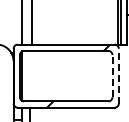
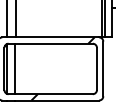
line: (30, 75) -> (14, 68), added
line: (112, 75) -> (96, 68), dashed -> solid
line: (118, 75) -> (102, 68), dashed -> solid

